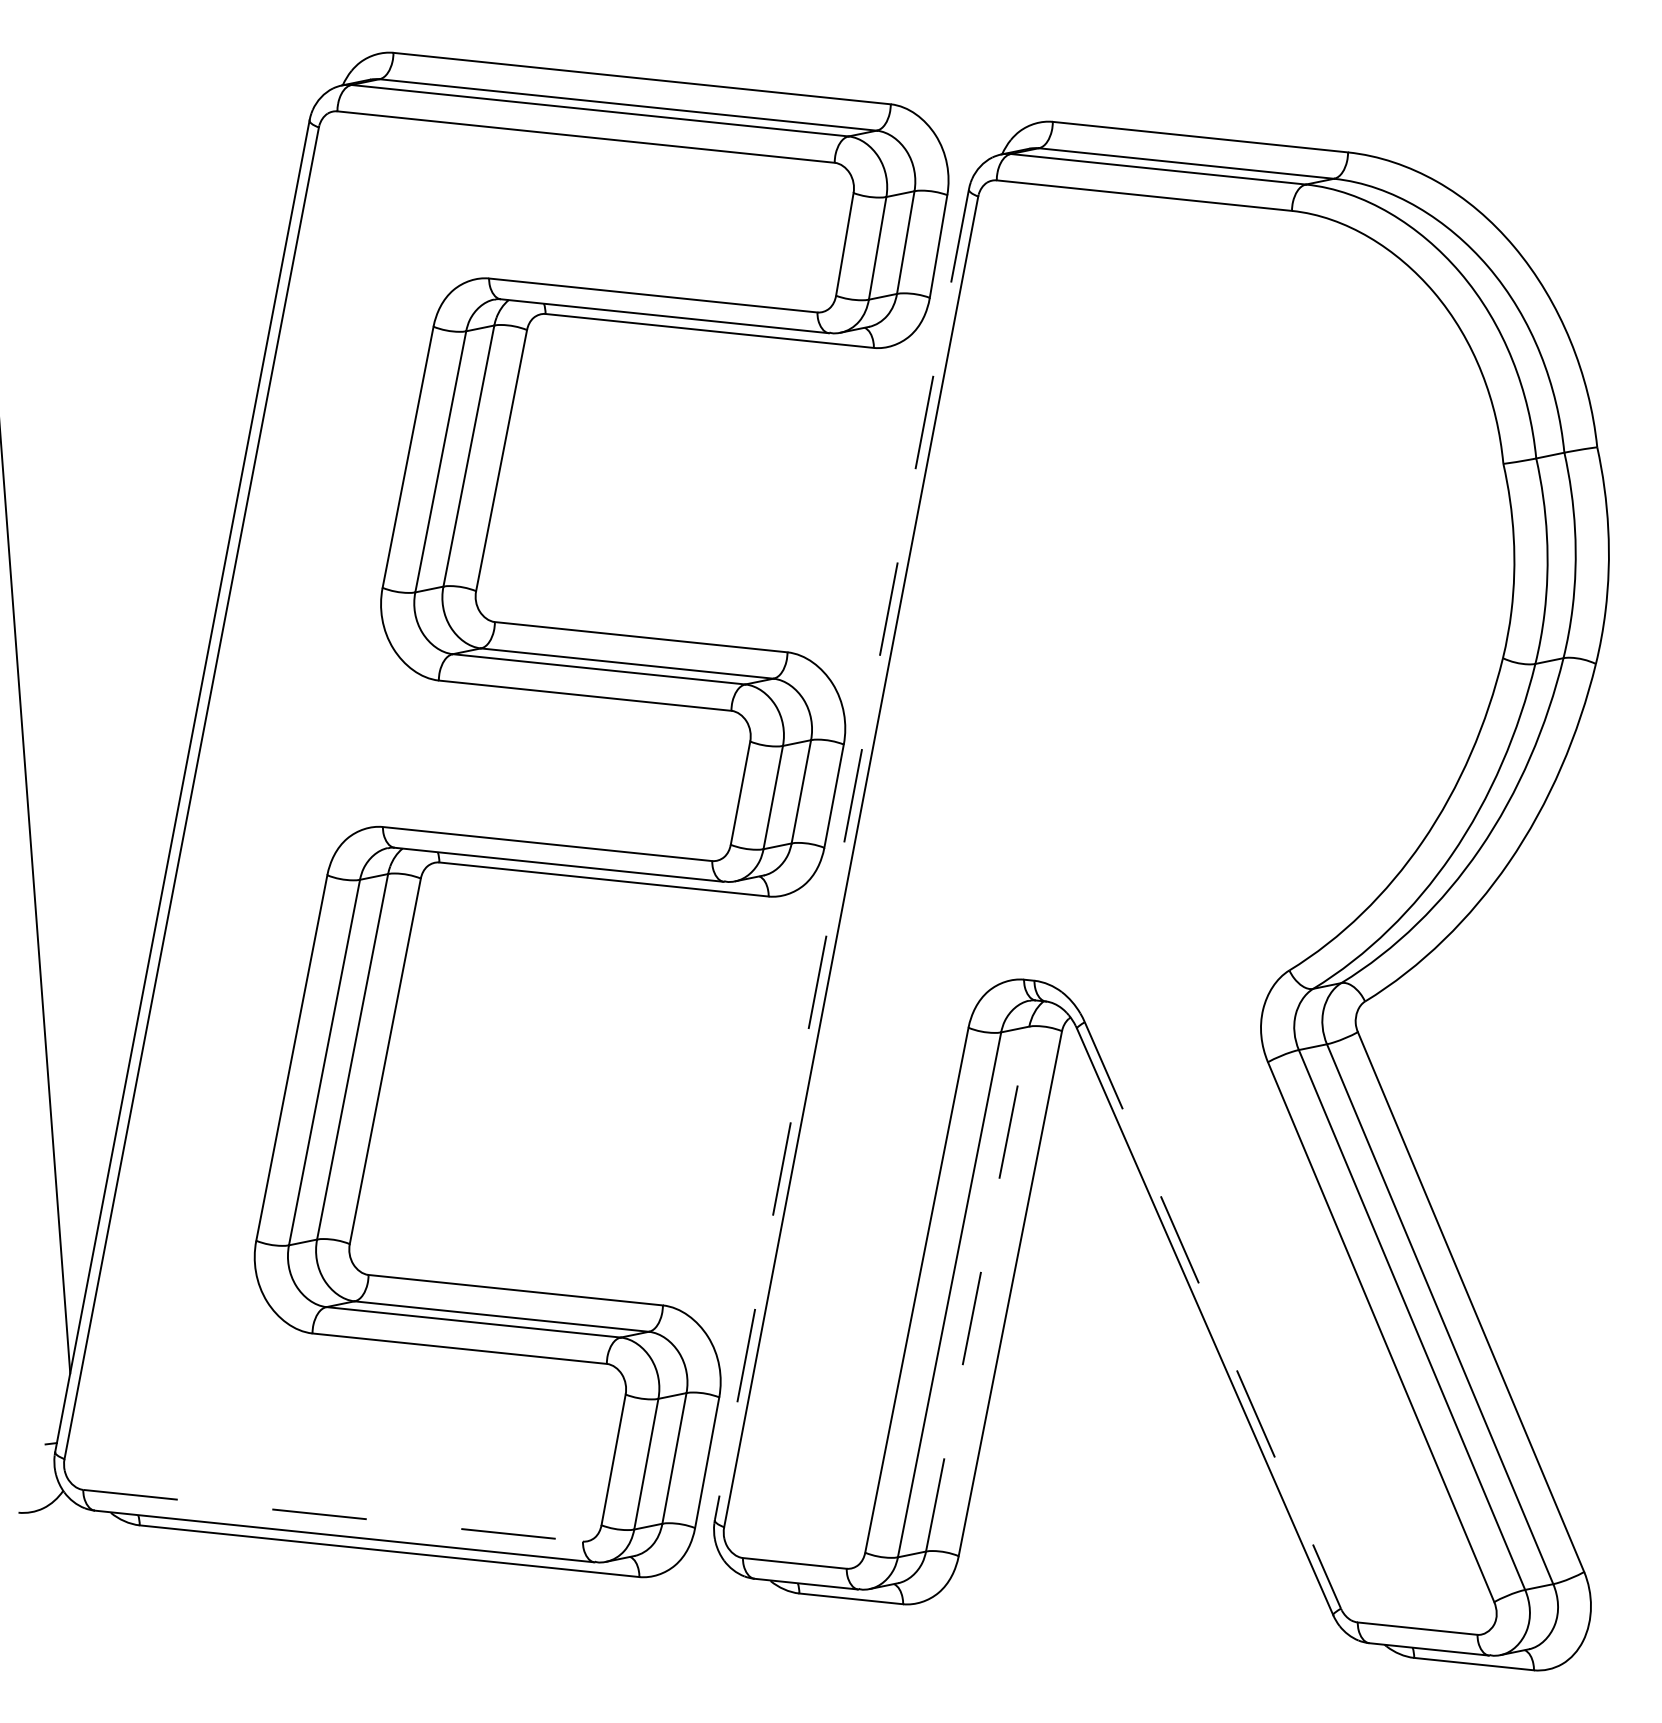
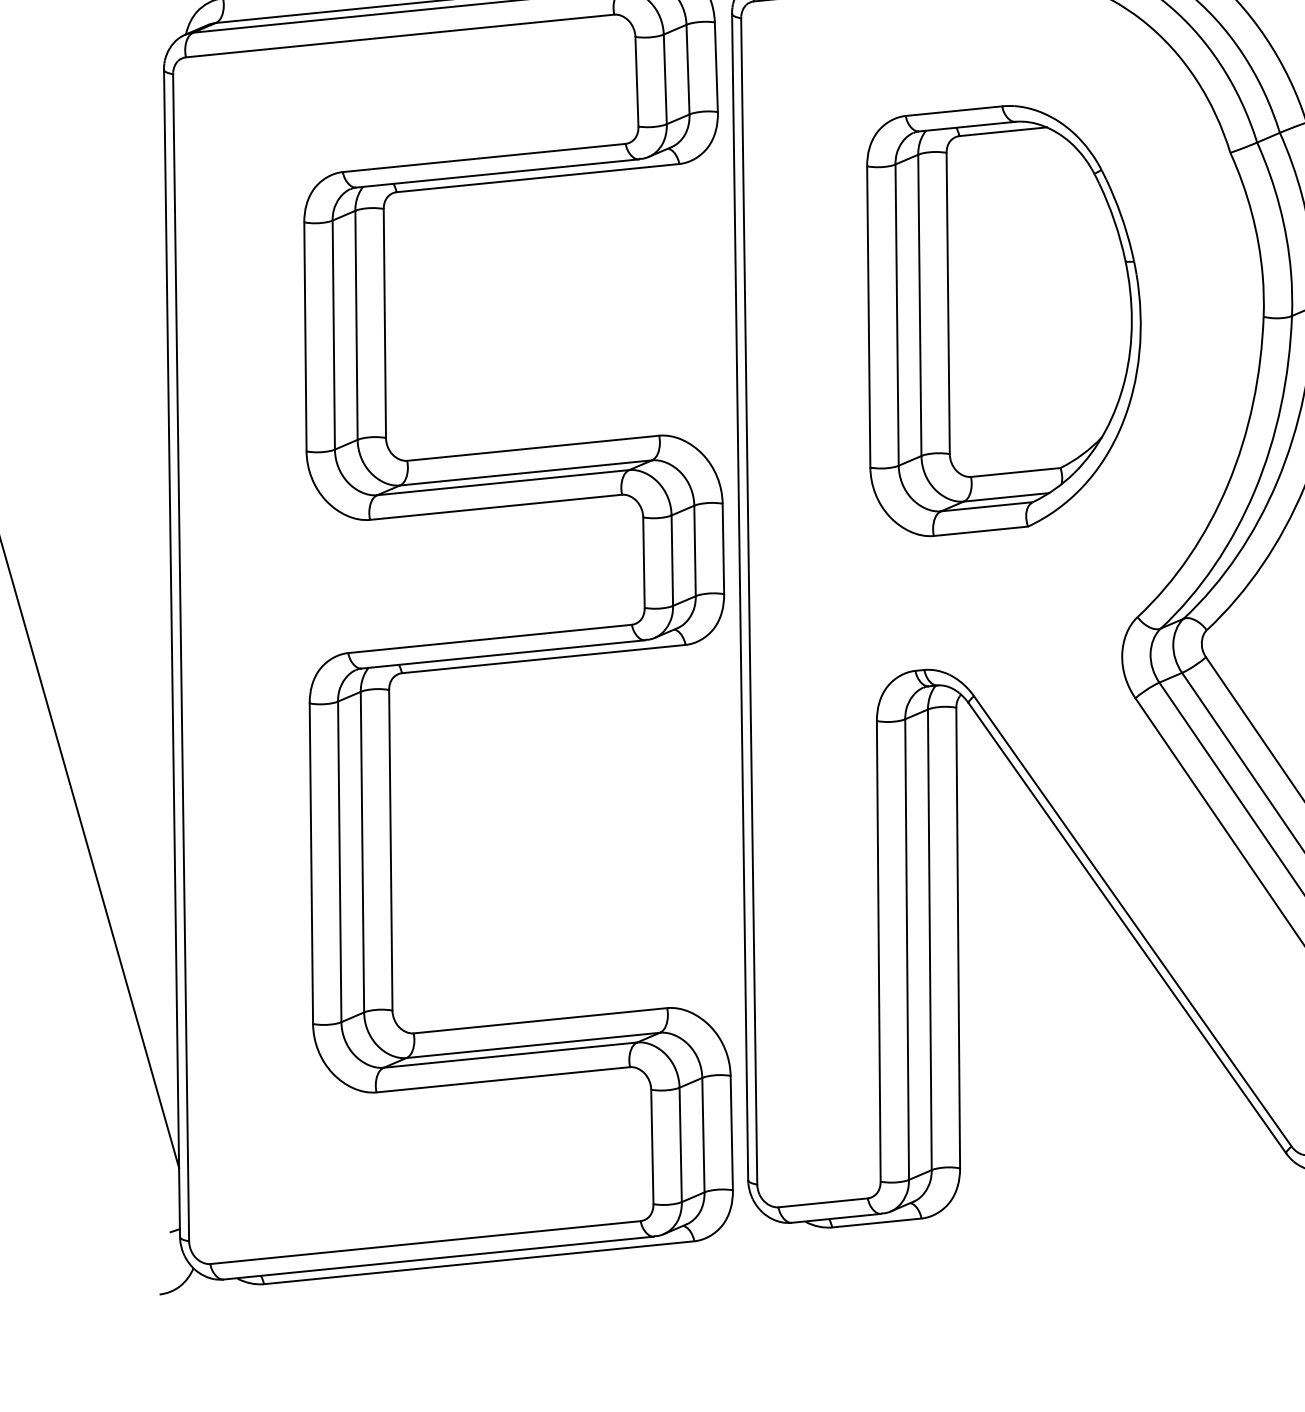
part: (1193, 593) -> (991, 315), added
line: (841, 855) -> (739, 597), dashed -> solid
line: (977, 1289) -> (929, 940), dashed -> solid
line: (1212, 1315) -> (1132, 921), dashed -> solid
line: (333, 1515) -> (425, 1242), dashed -> solid

